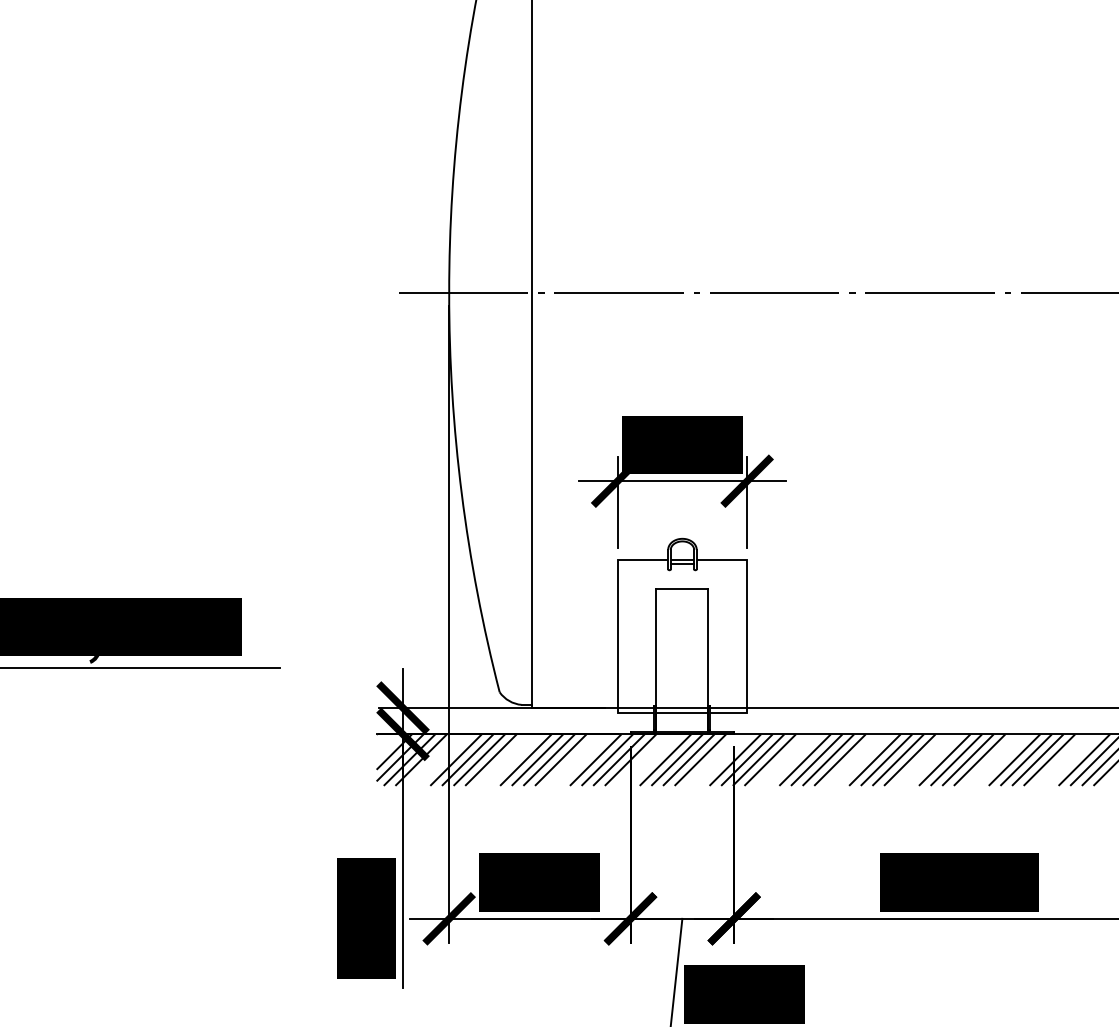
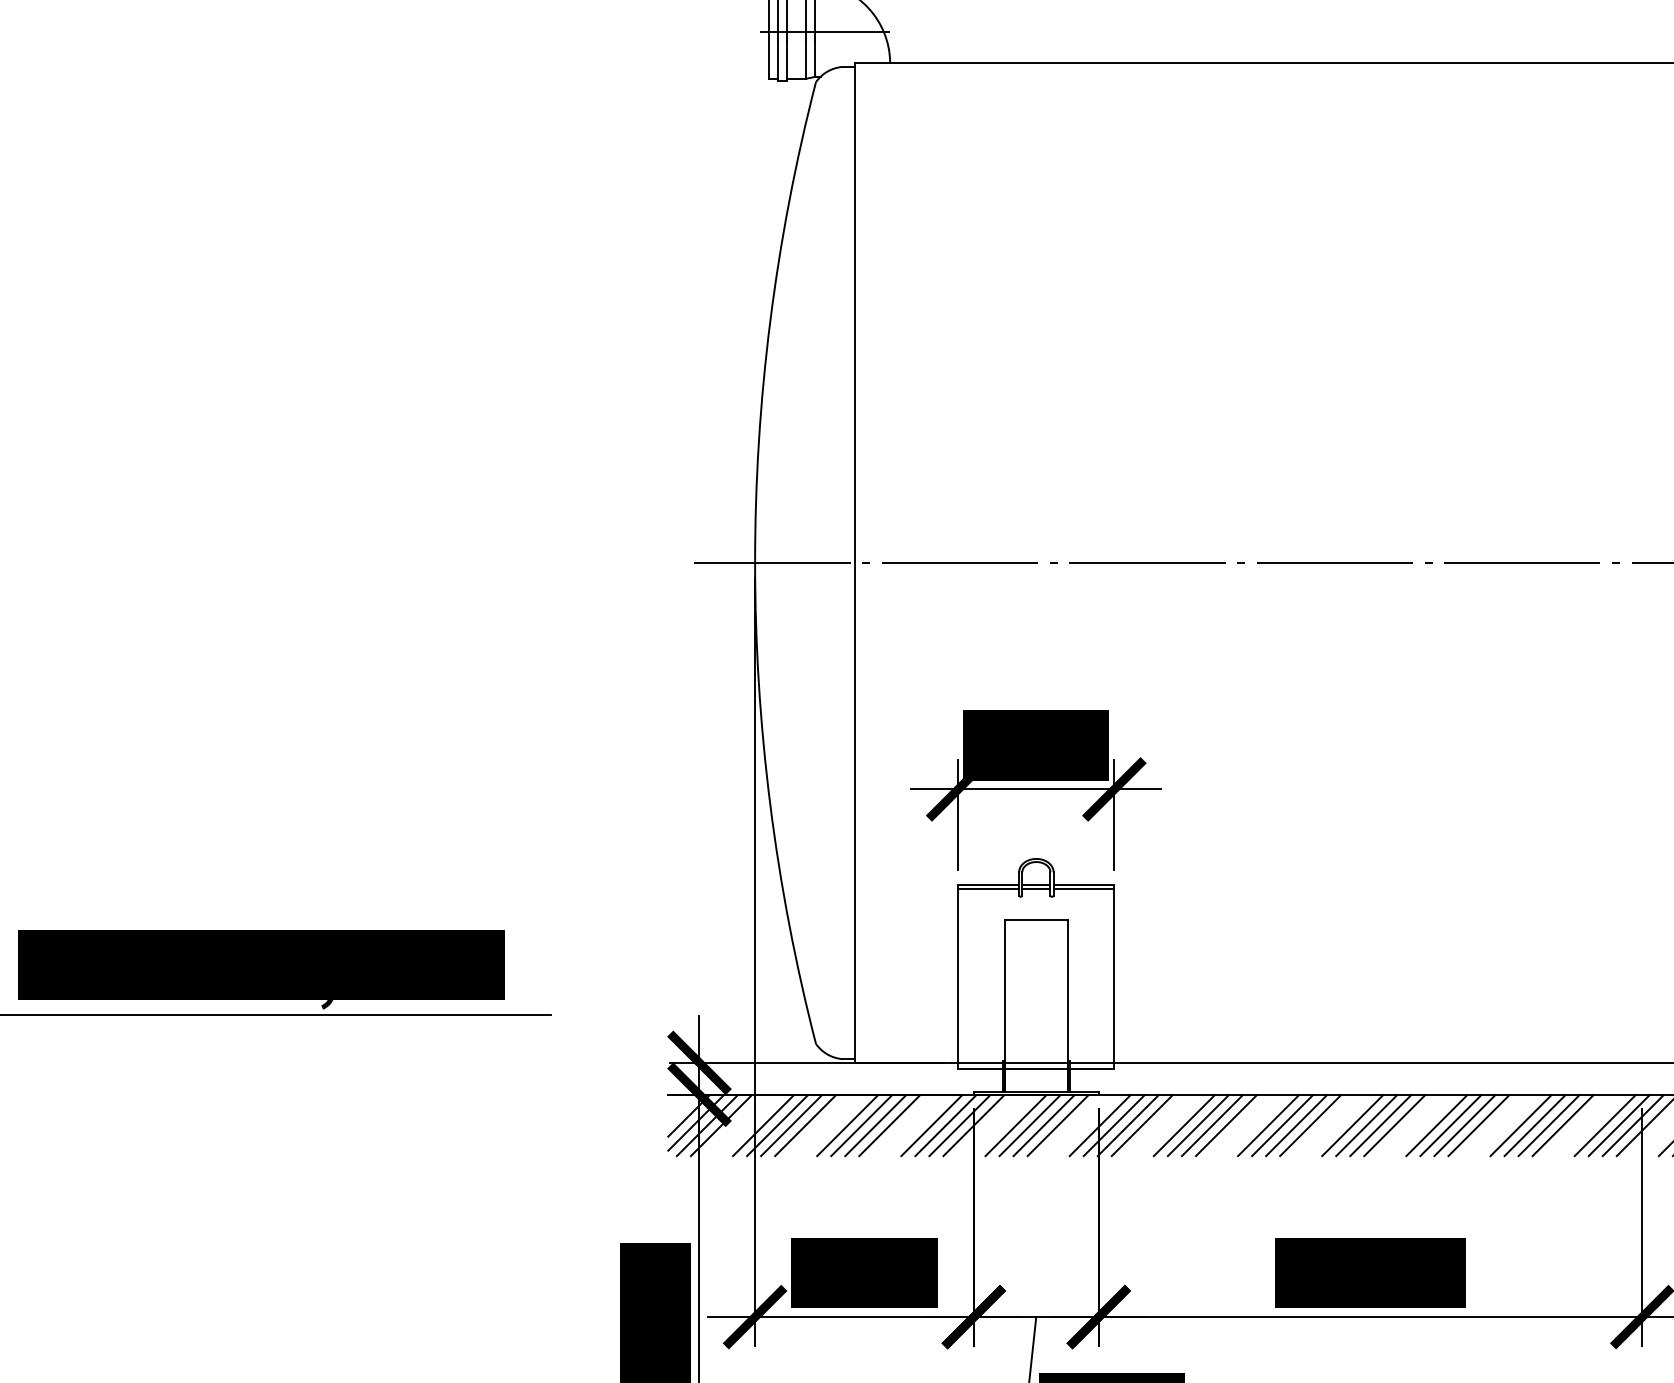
line: (642, 563) -> (988, 888), added
line: (721, 563) -> (1083, 888), added

